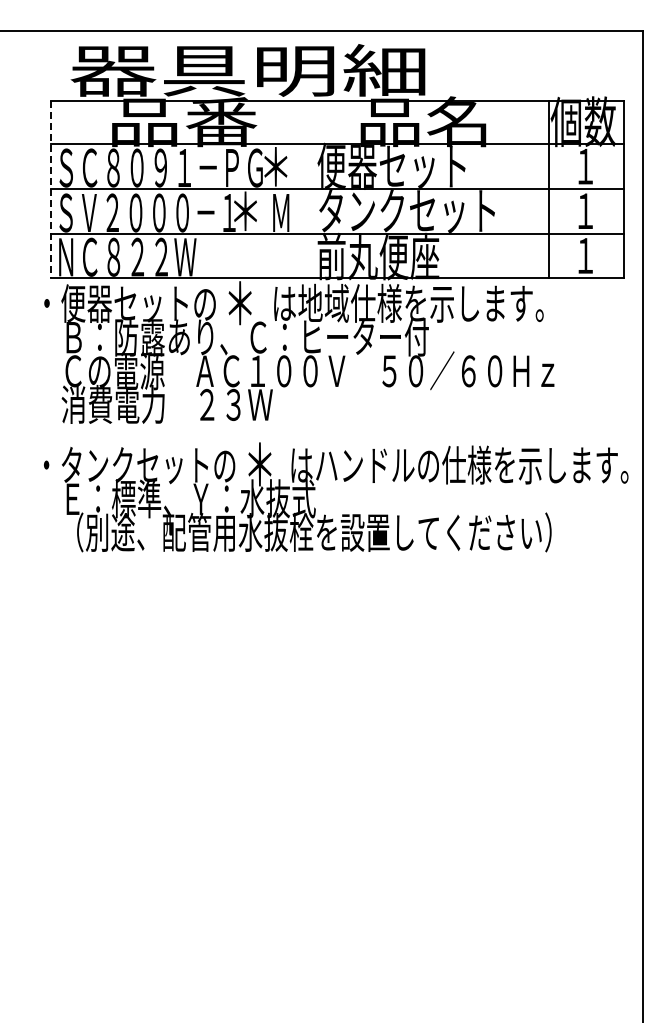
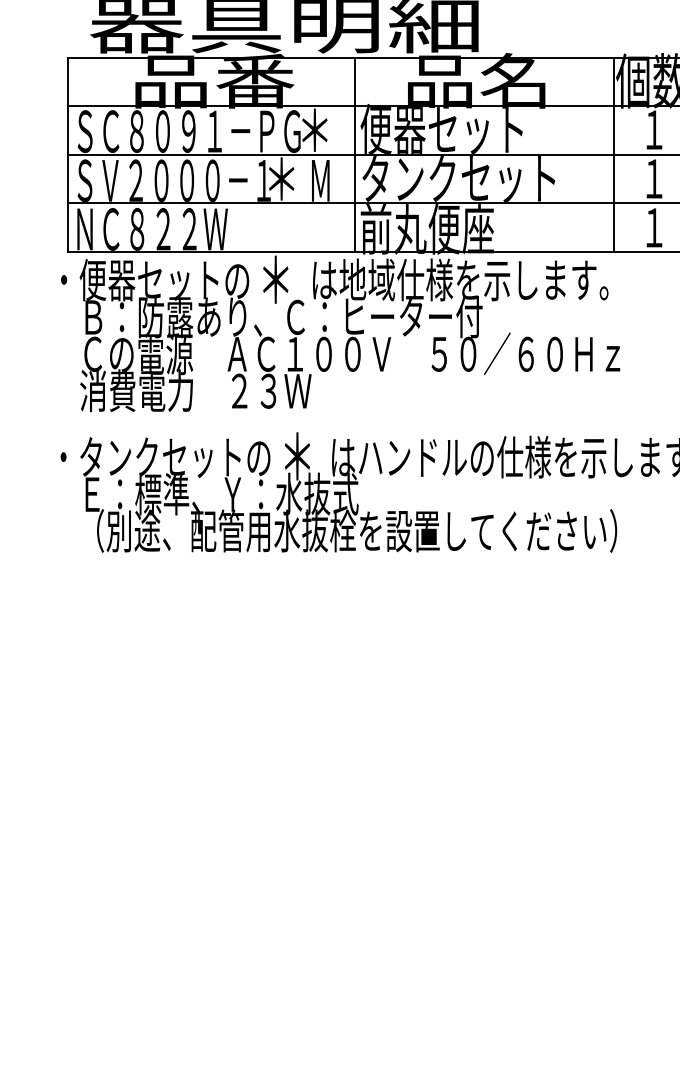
line: (51, 189) -> (68, 155), dashed -> solid
line: (312, 189) -> (355, 155), added

